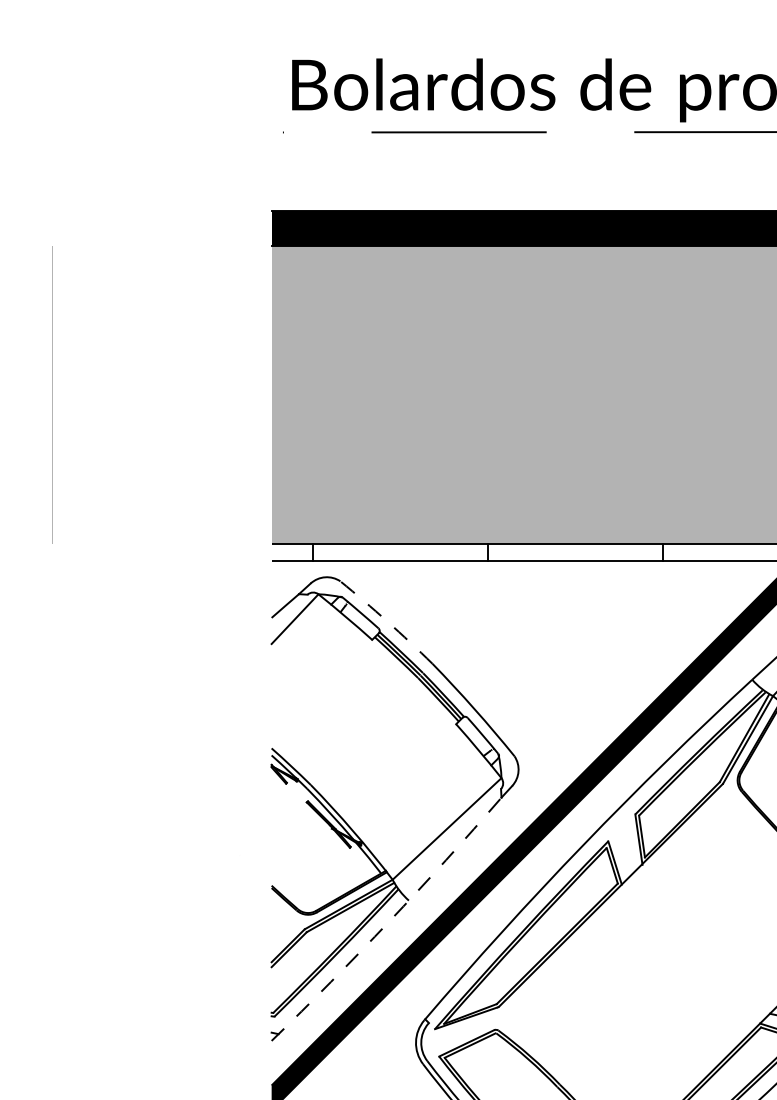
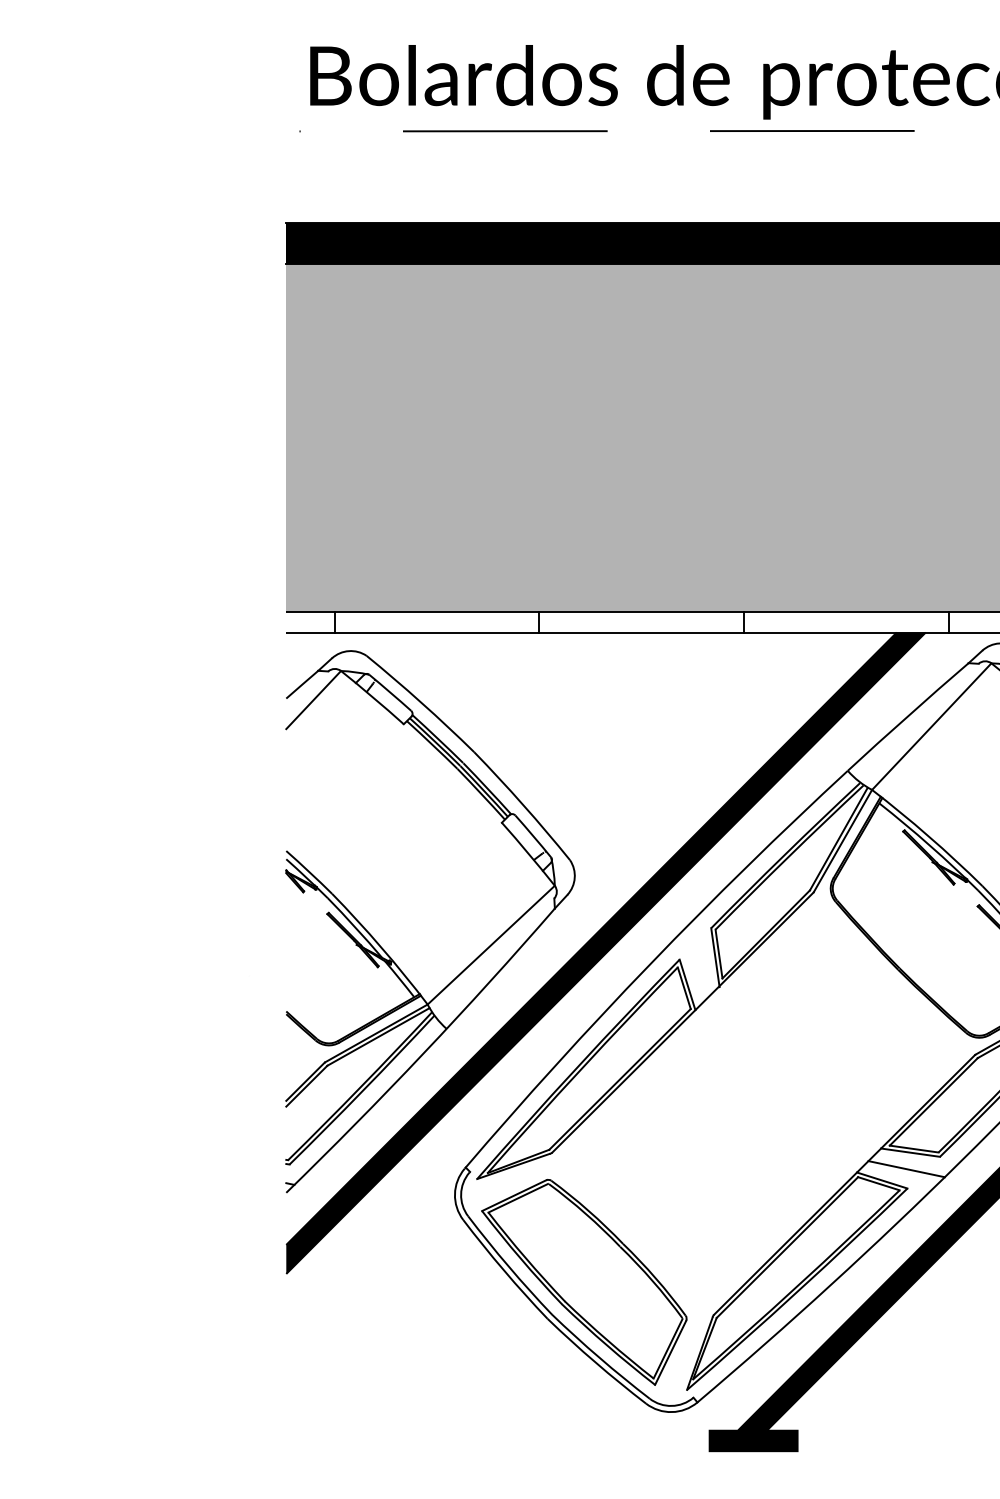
arc: (387, 621) -> (421, 702), dashed -> solid
arc: (389, 921) -> (423, 1053), dashed -> solid

